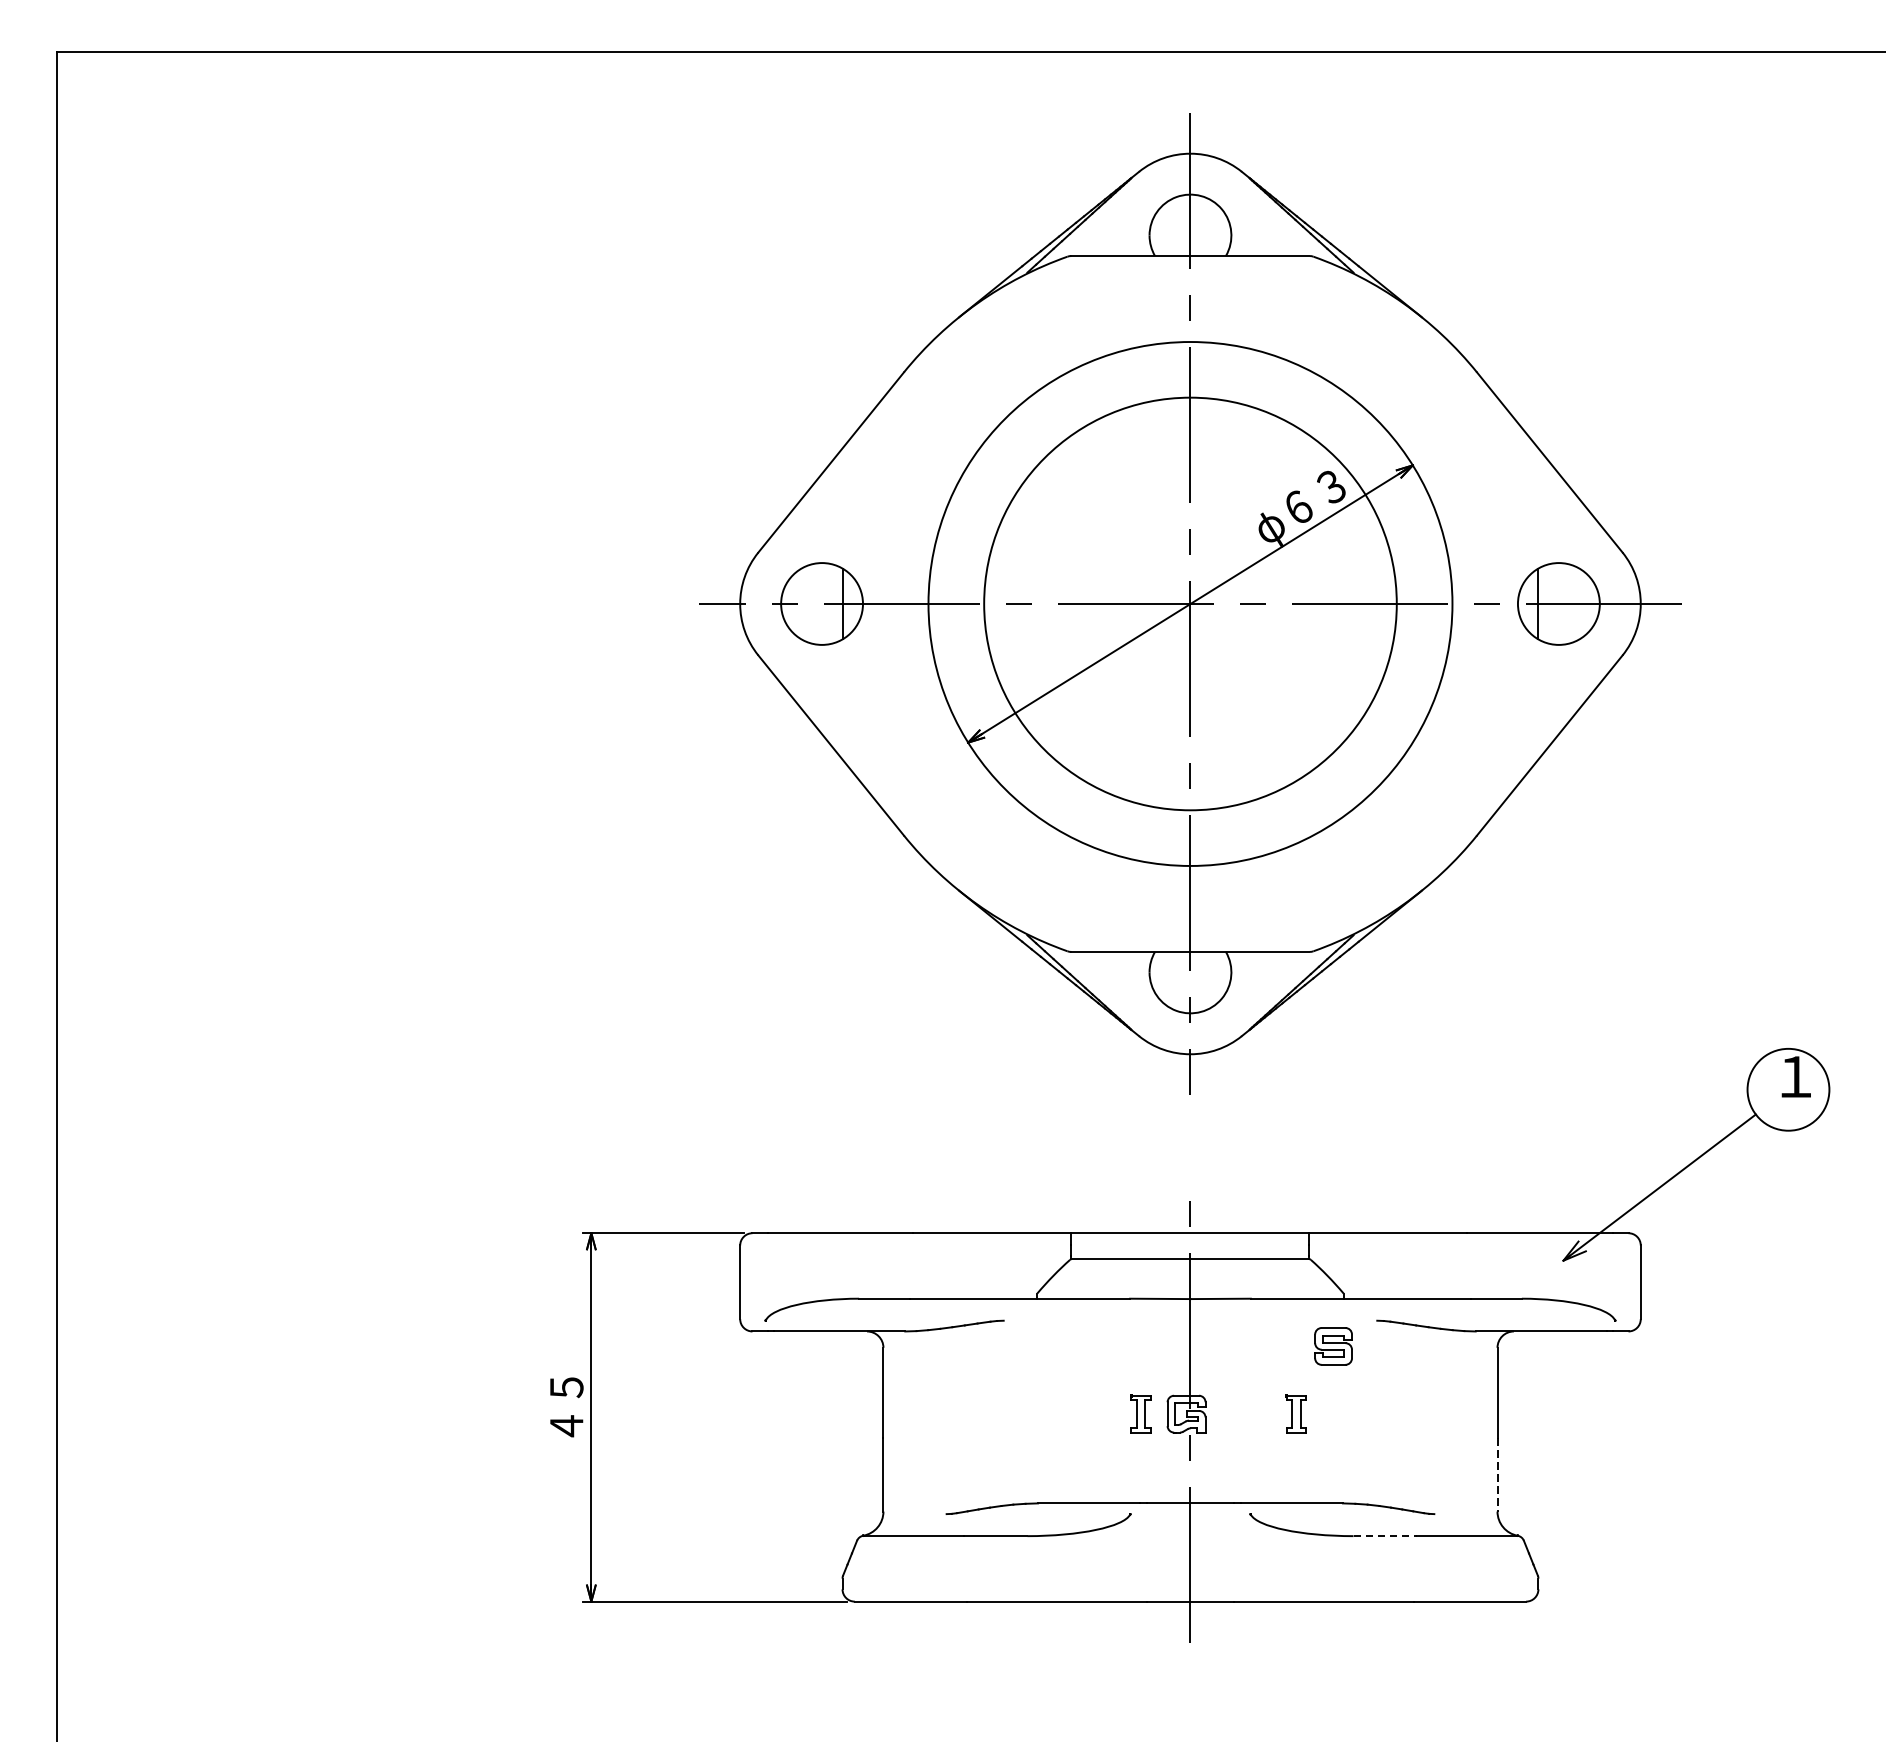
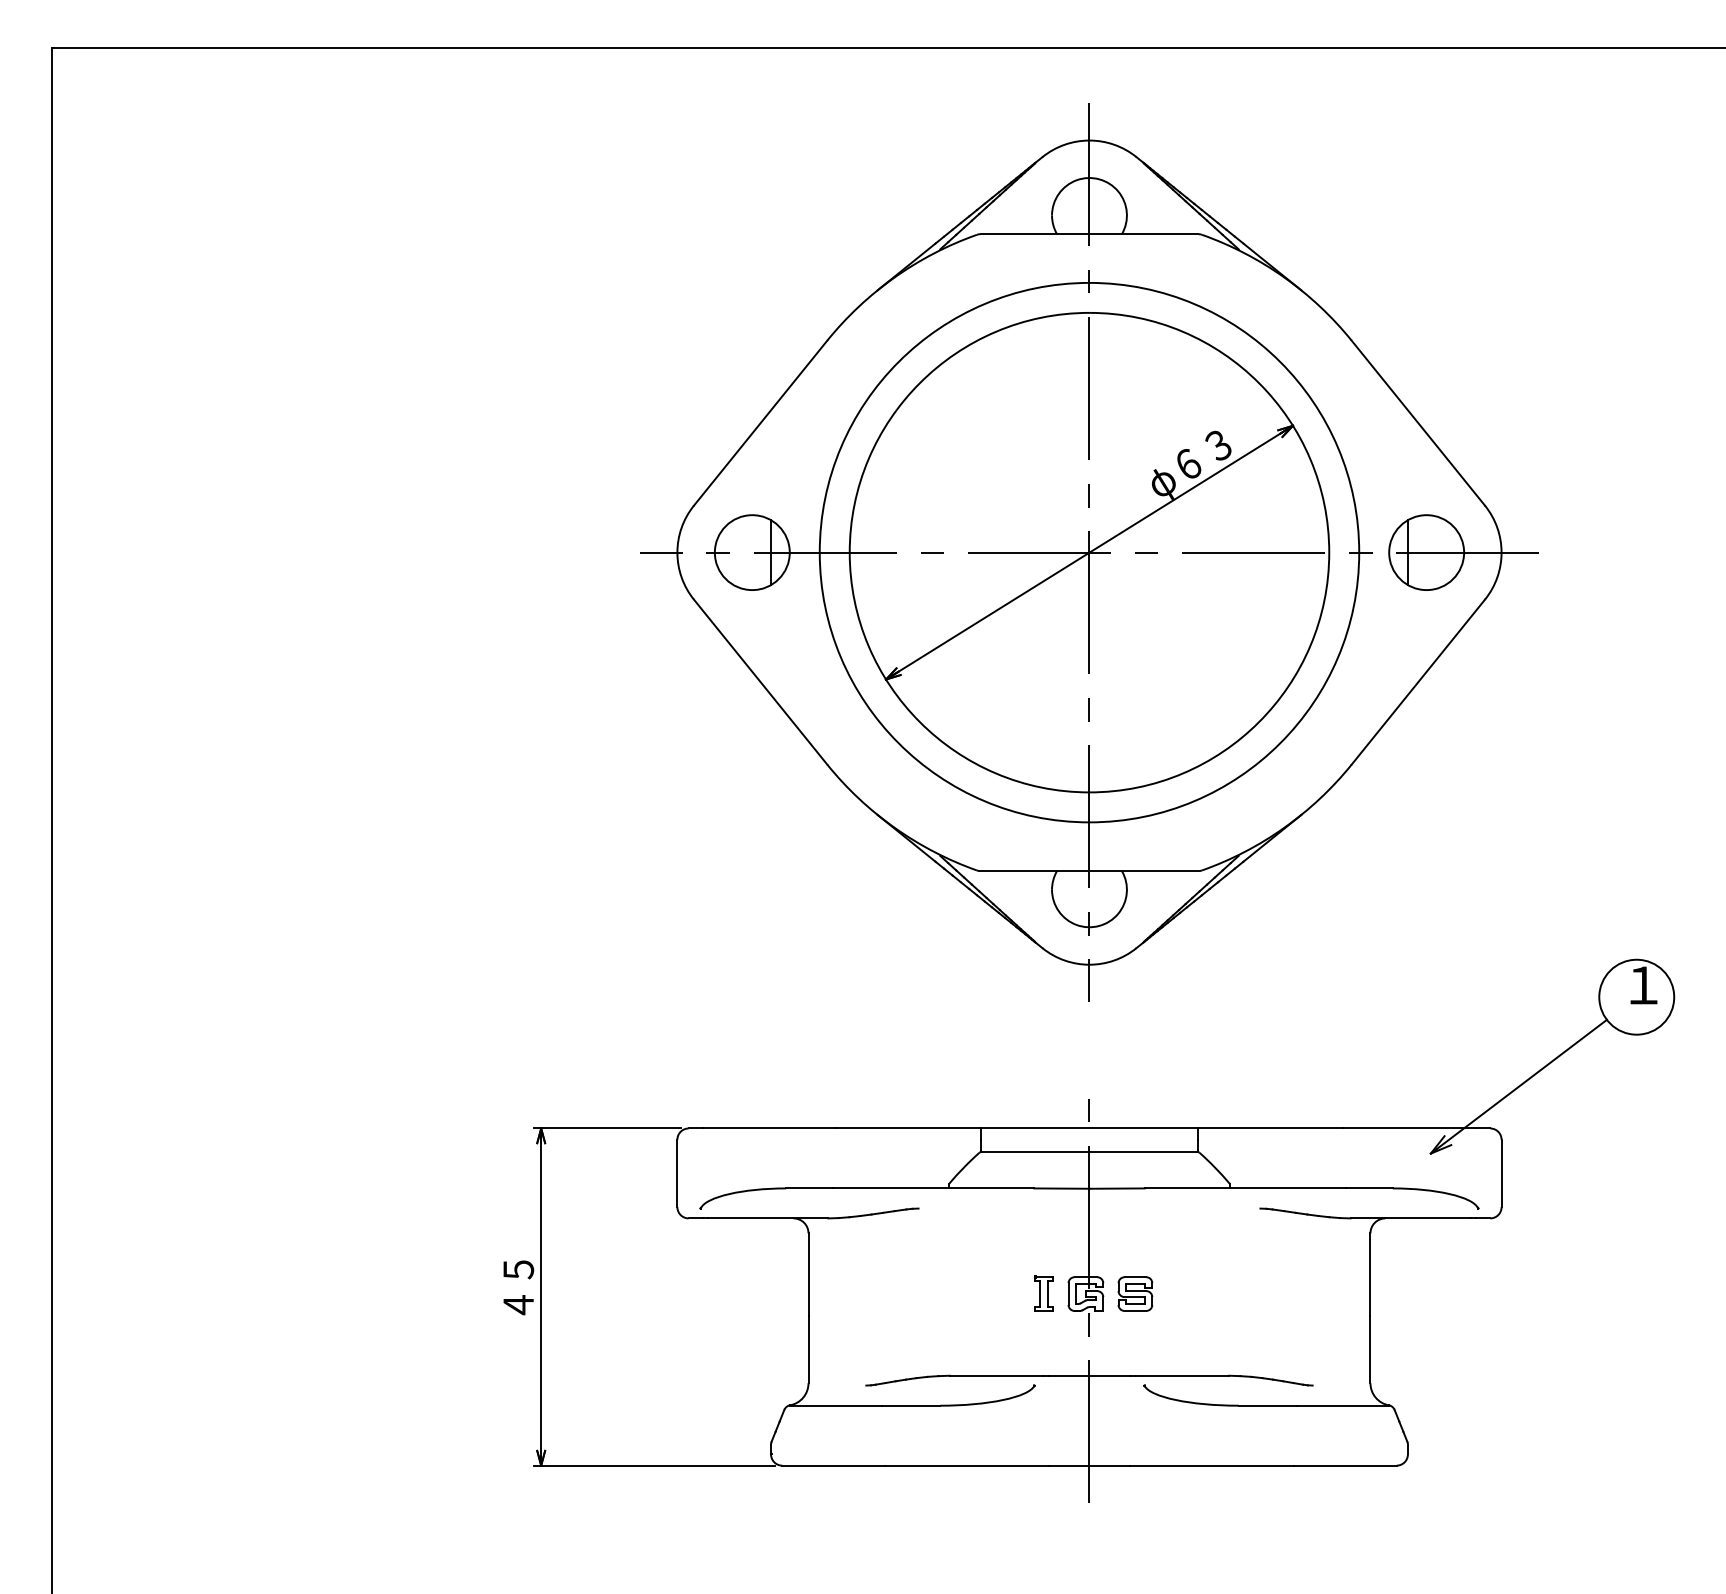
circle: (1190, 603) -> (1089, 552), size x1.43
part: (1333, 1345) -> (1135, 1293), moved
part: (1295, 1413) -> (1185, 1293), removed
line: (1497, 1474) -> (1370, 1349), dashed -> solid
line: (1384, 1535) -> (1267, 1405), dashed -> solid

